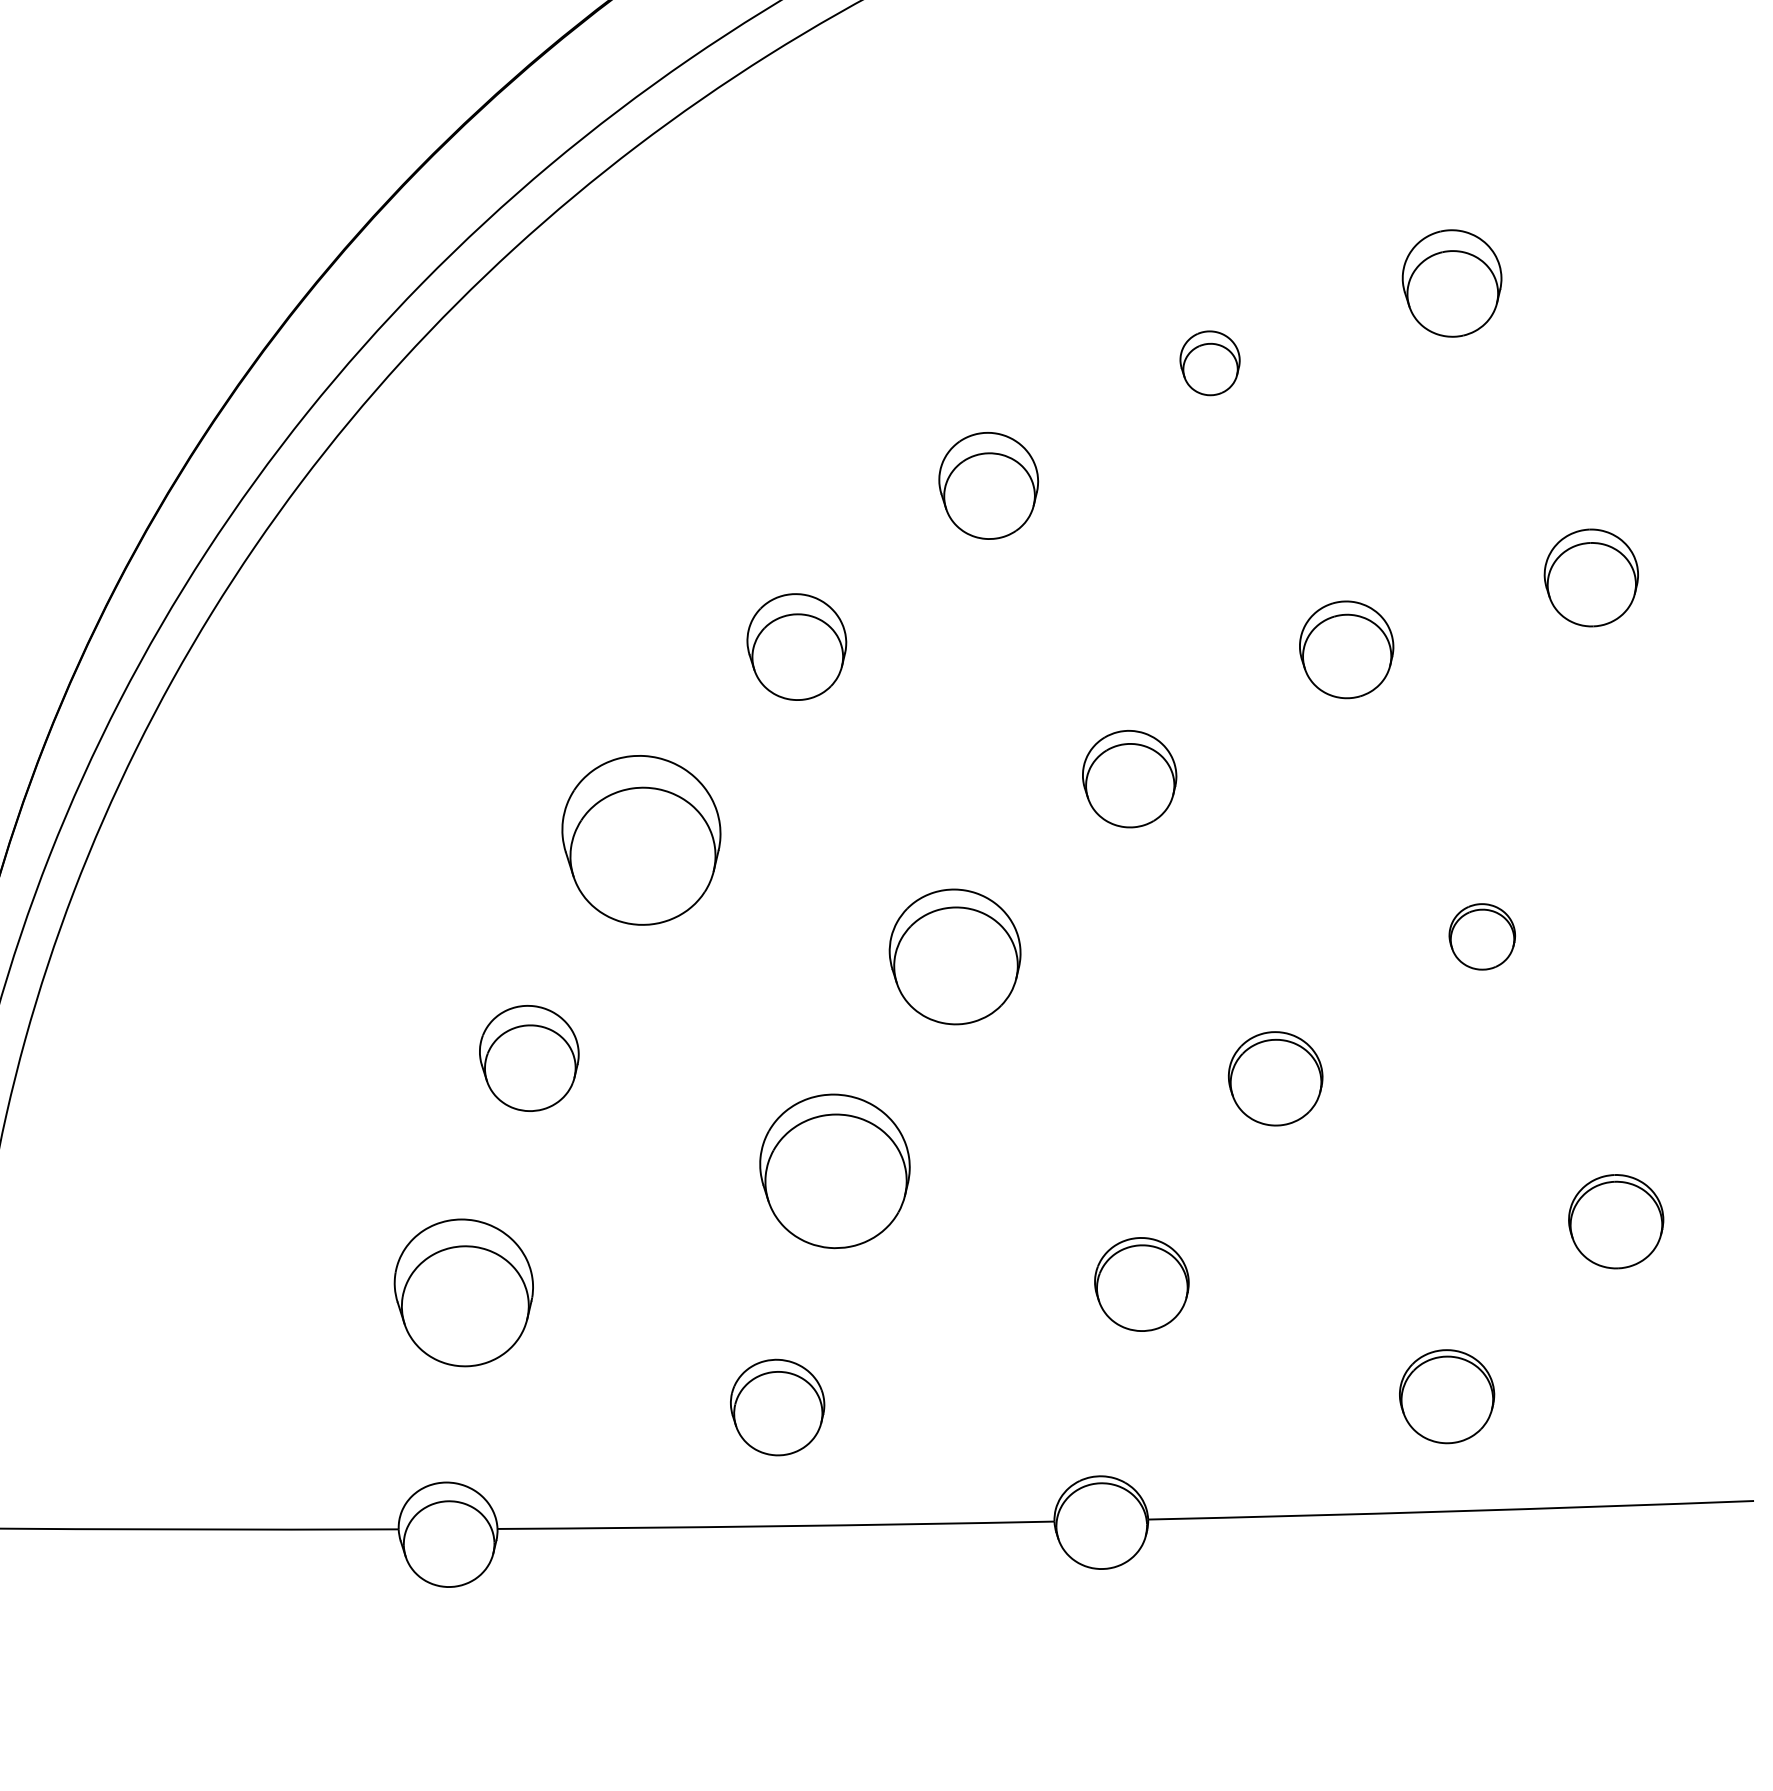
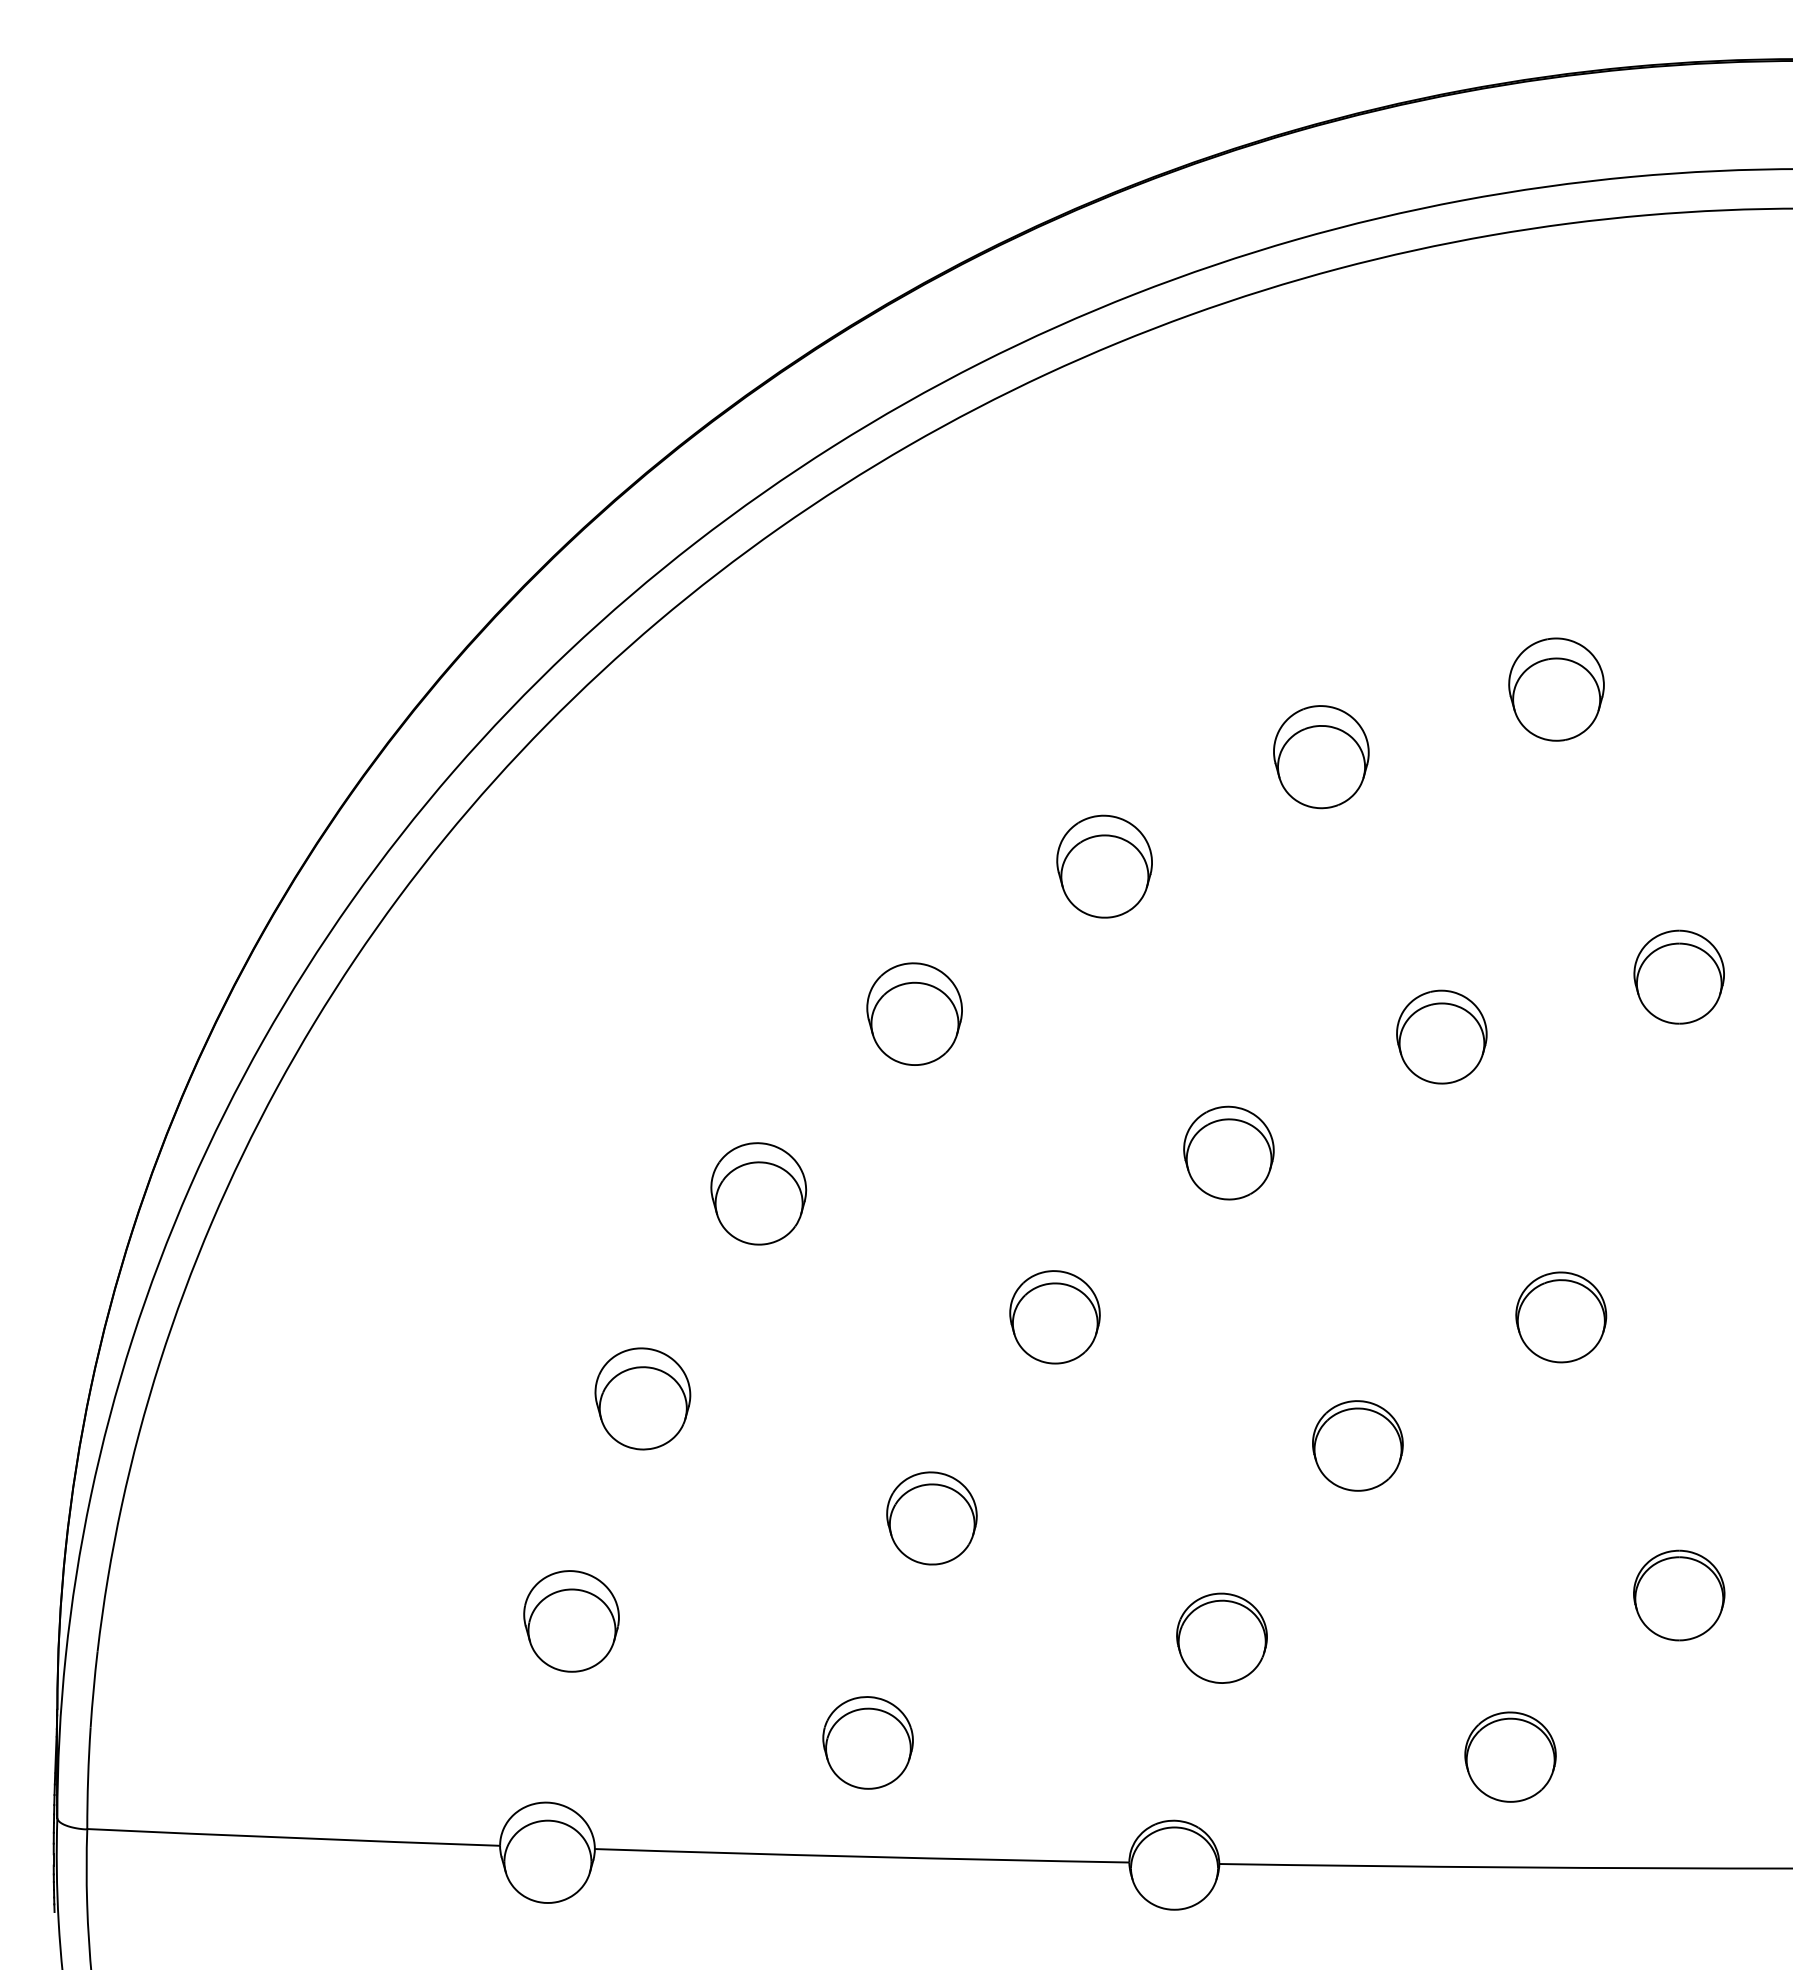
part: (1210, 363) -> (1321, 757), size x1.67
part: (641, 839) -> (758, 1193), size x0.62
part: (1482, 936) -> (1561, 1317), size x1.43
part: (954, 957) -> (1054, 1317), size x0.71
part: (834, 1171) -> (931, 1518), size x0.62
part: (464, 1293) -> (571, 1621), size x0.71

